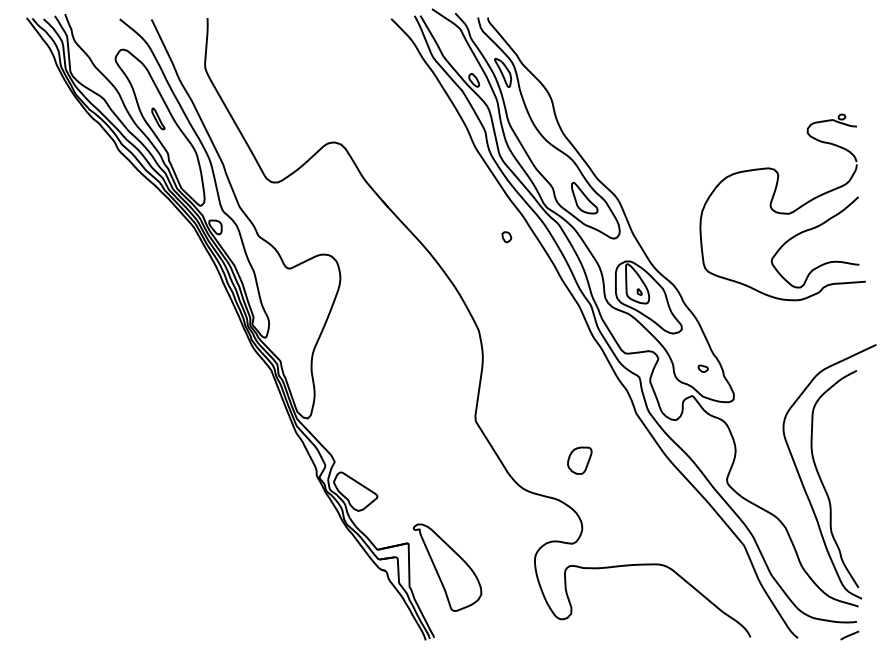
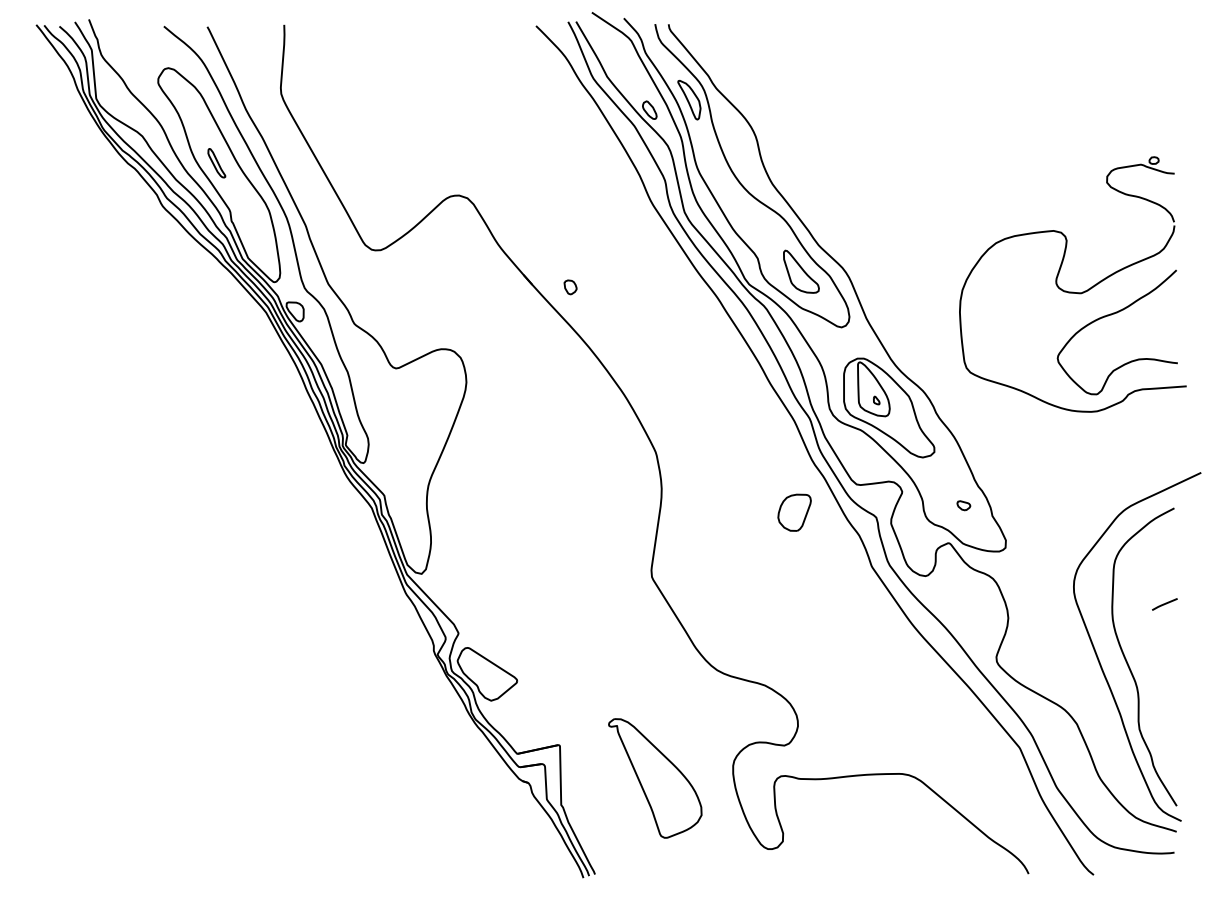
part: (506, 237) -> (570, 287), moved
part: (579, 460) -> (794, 512), moved
part: (447, 567) -> (655, 778), moved
line: (849, 635) -> (1164, 604), moved

